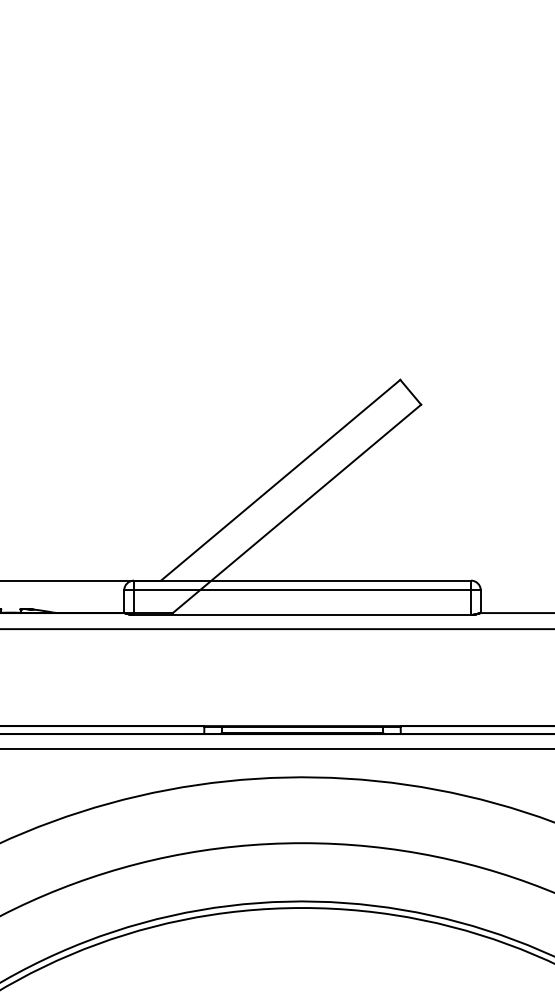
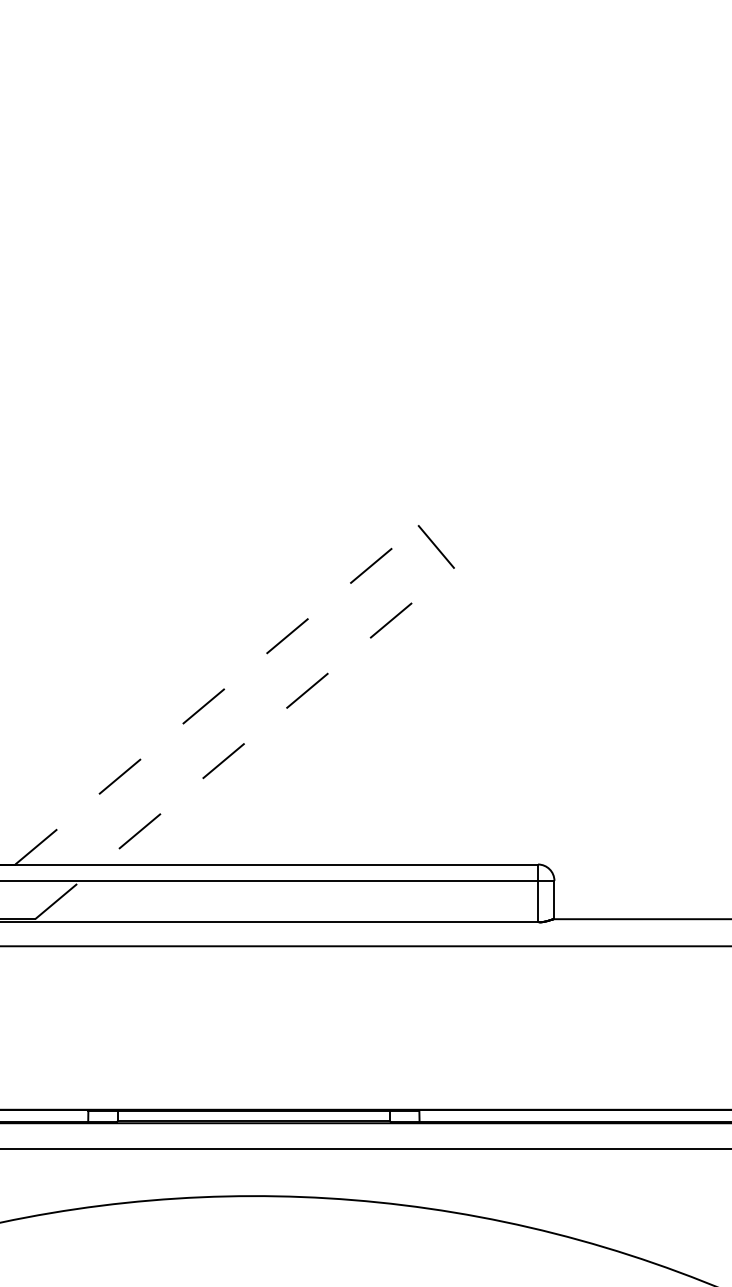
line: (281, 479) -> (218, 693), solid -> dashed
line: (297, 508) -> (245, 742), solid -> dashed

